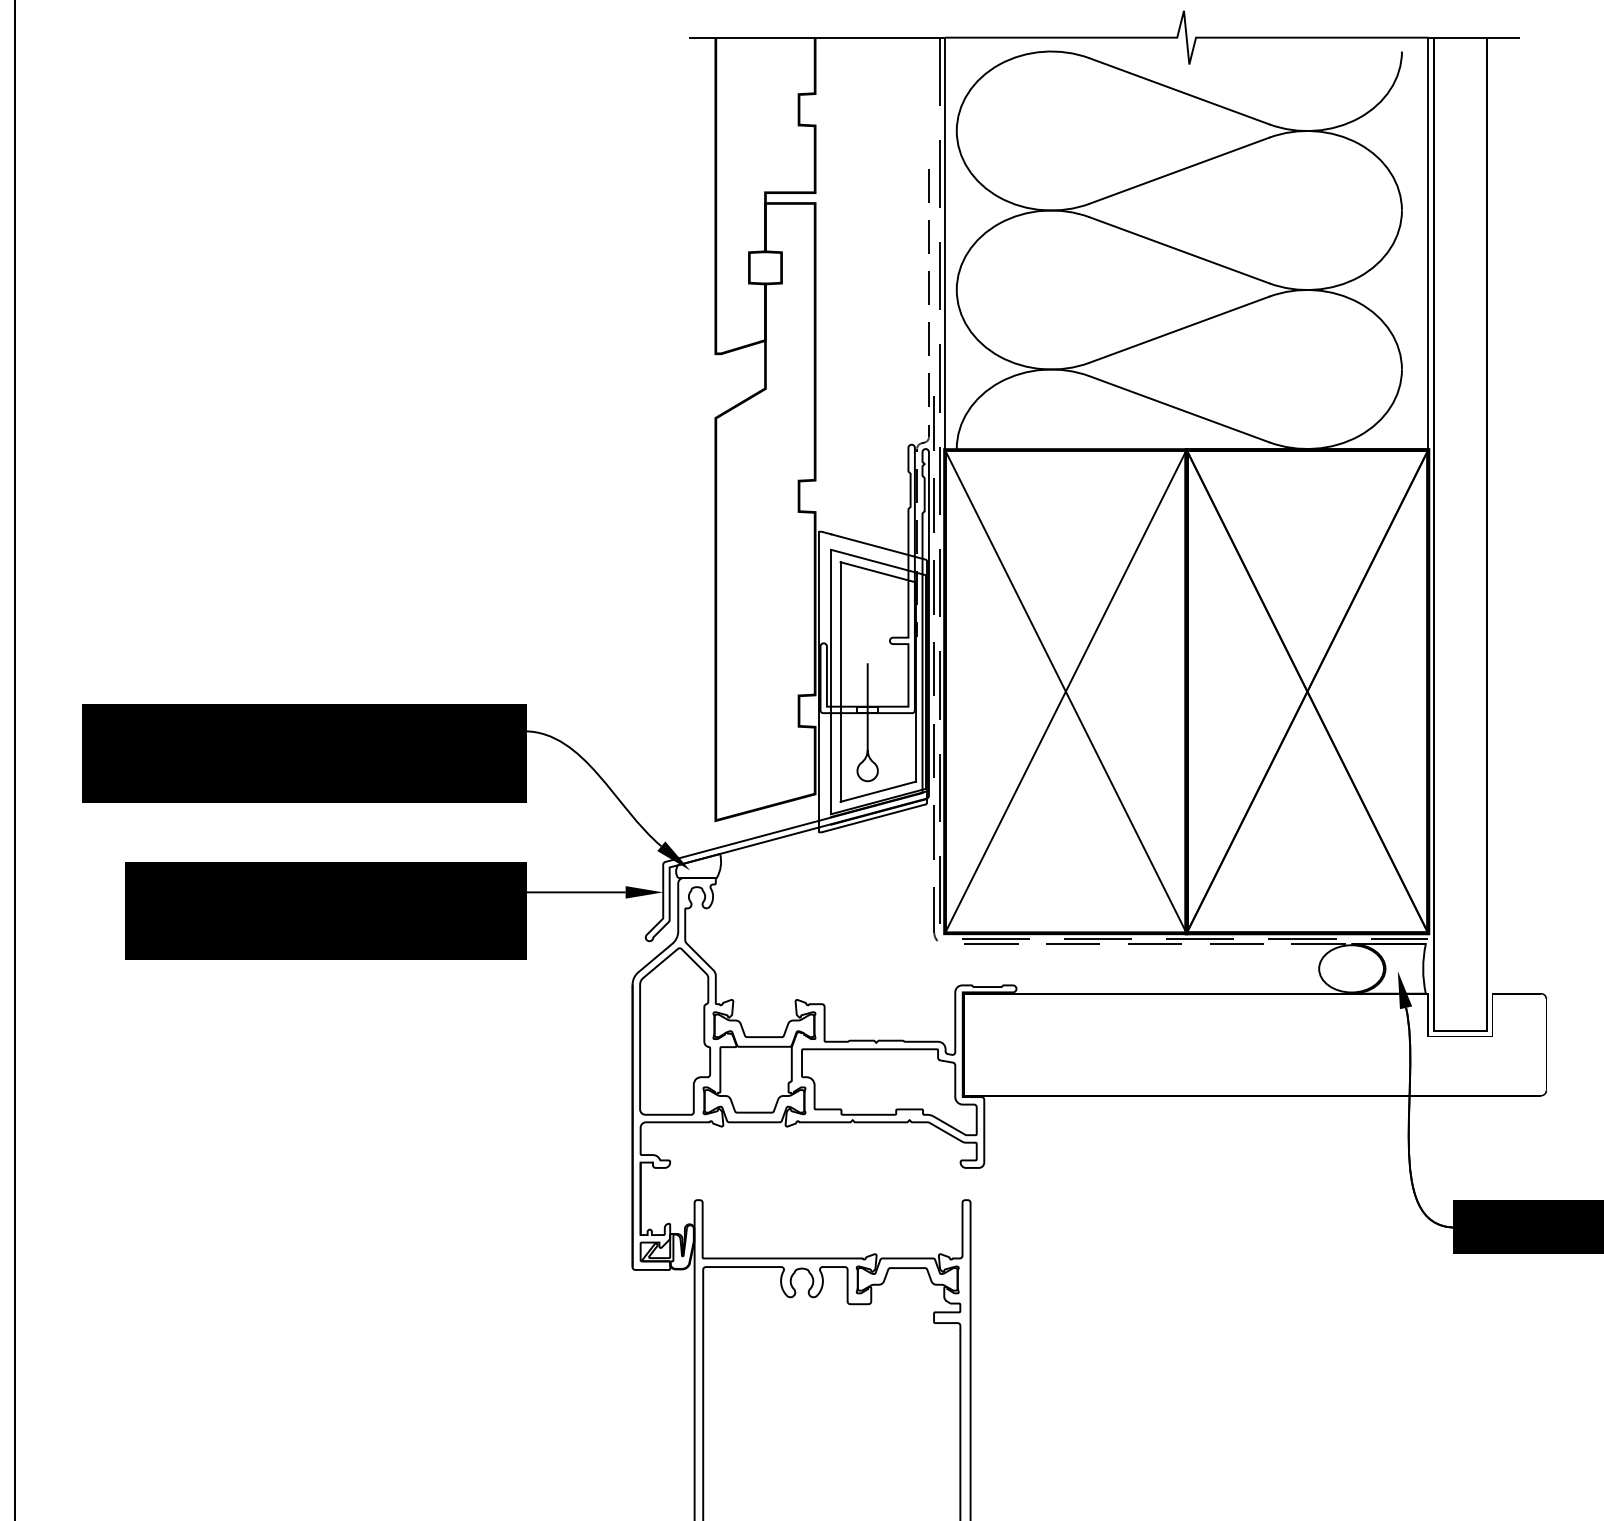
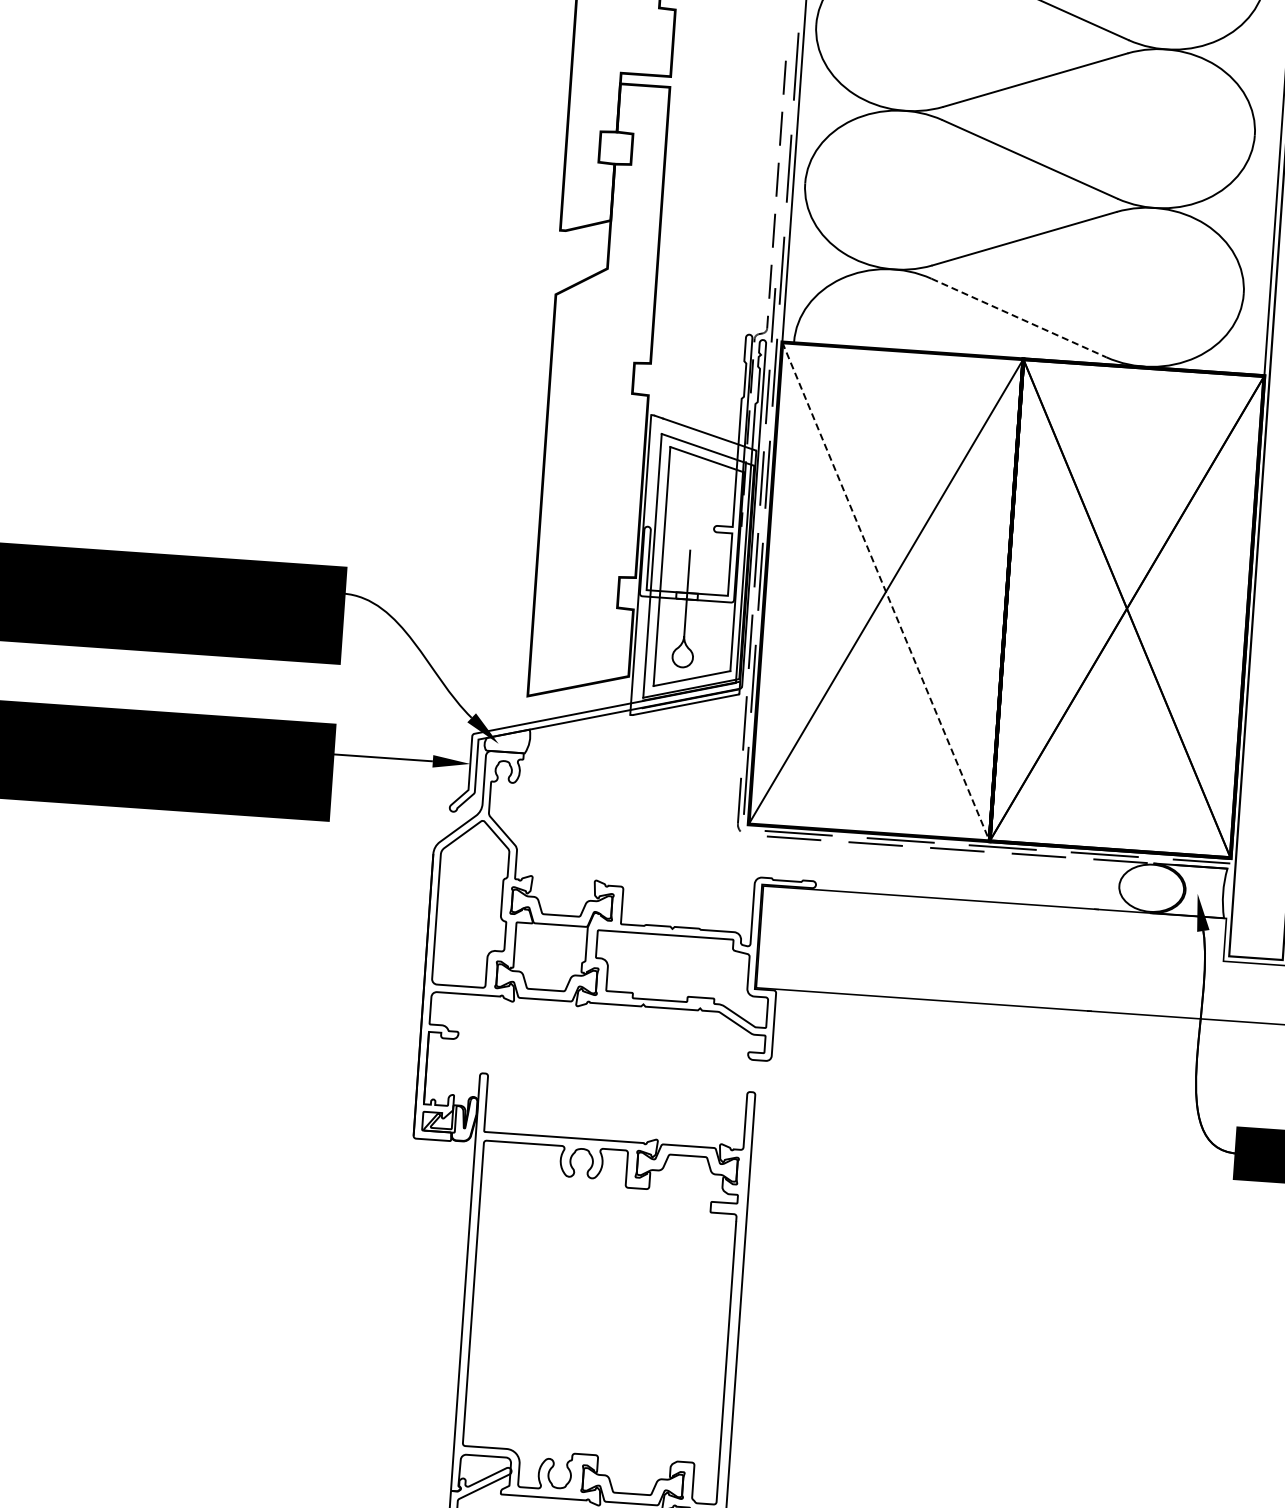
line: (1179, 409) -> (1019, 318), solid -> dashed
line: (1066, 692) -> (886, 592), solid -> dashed

